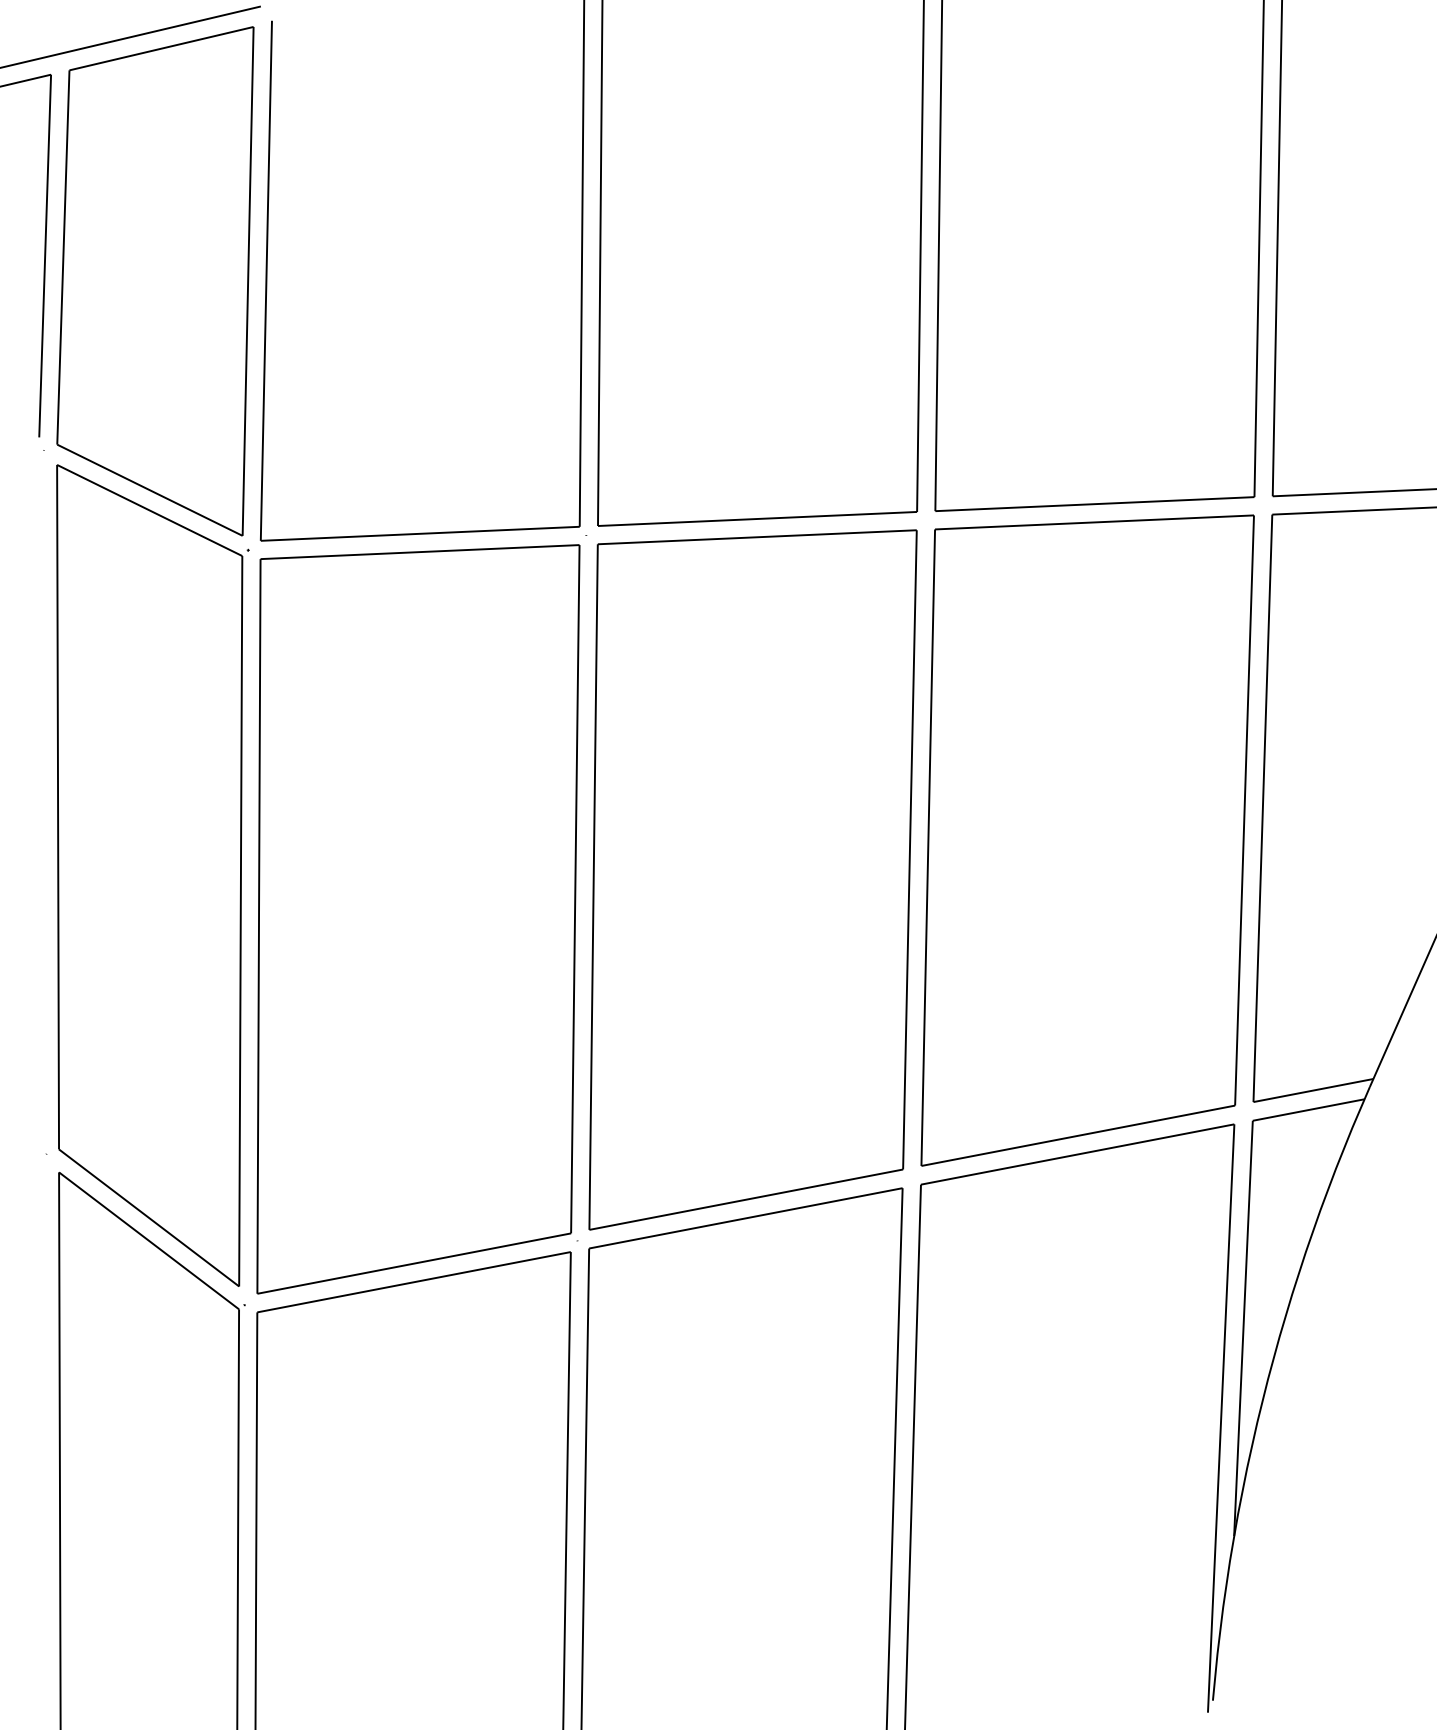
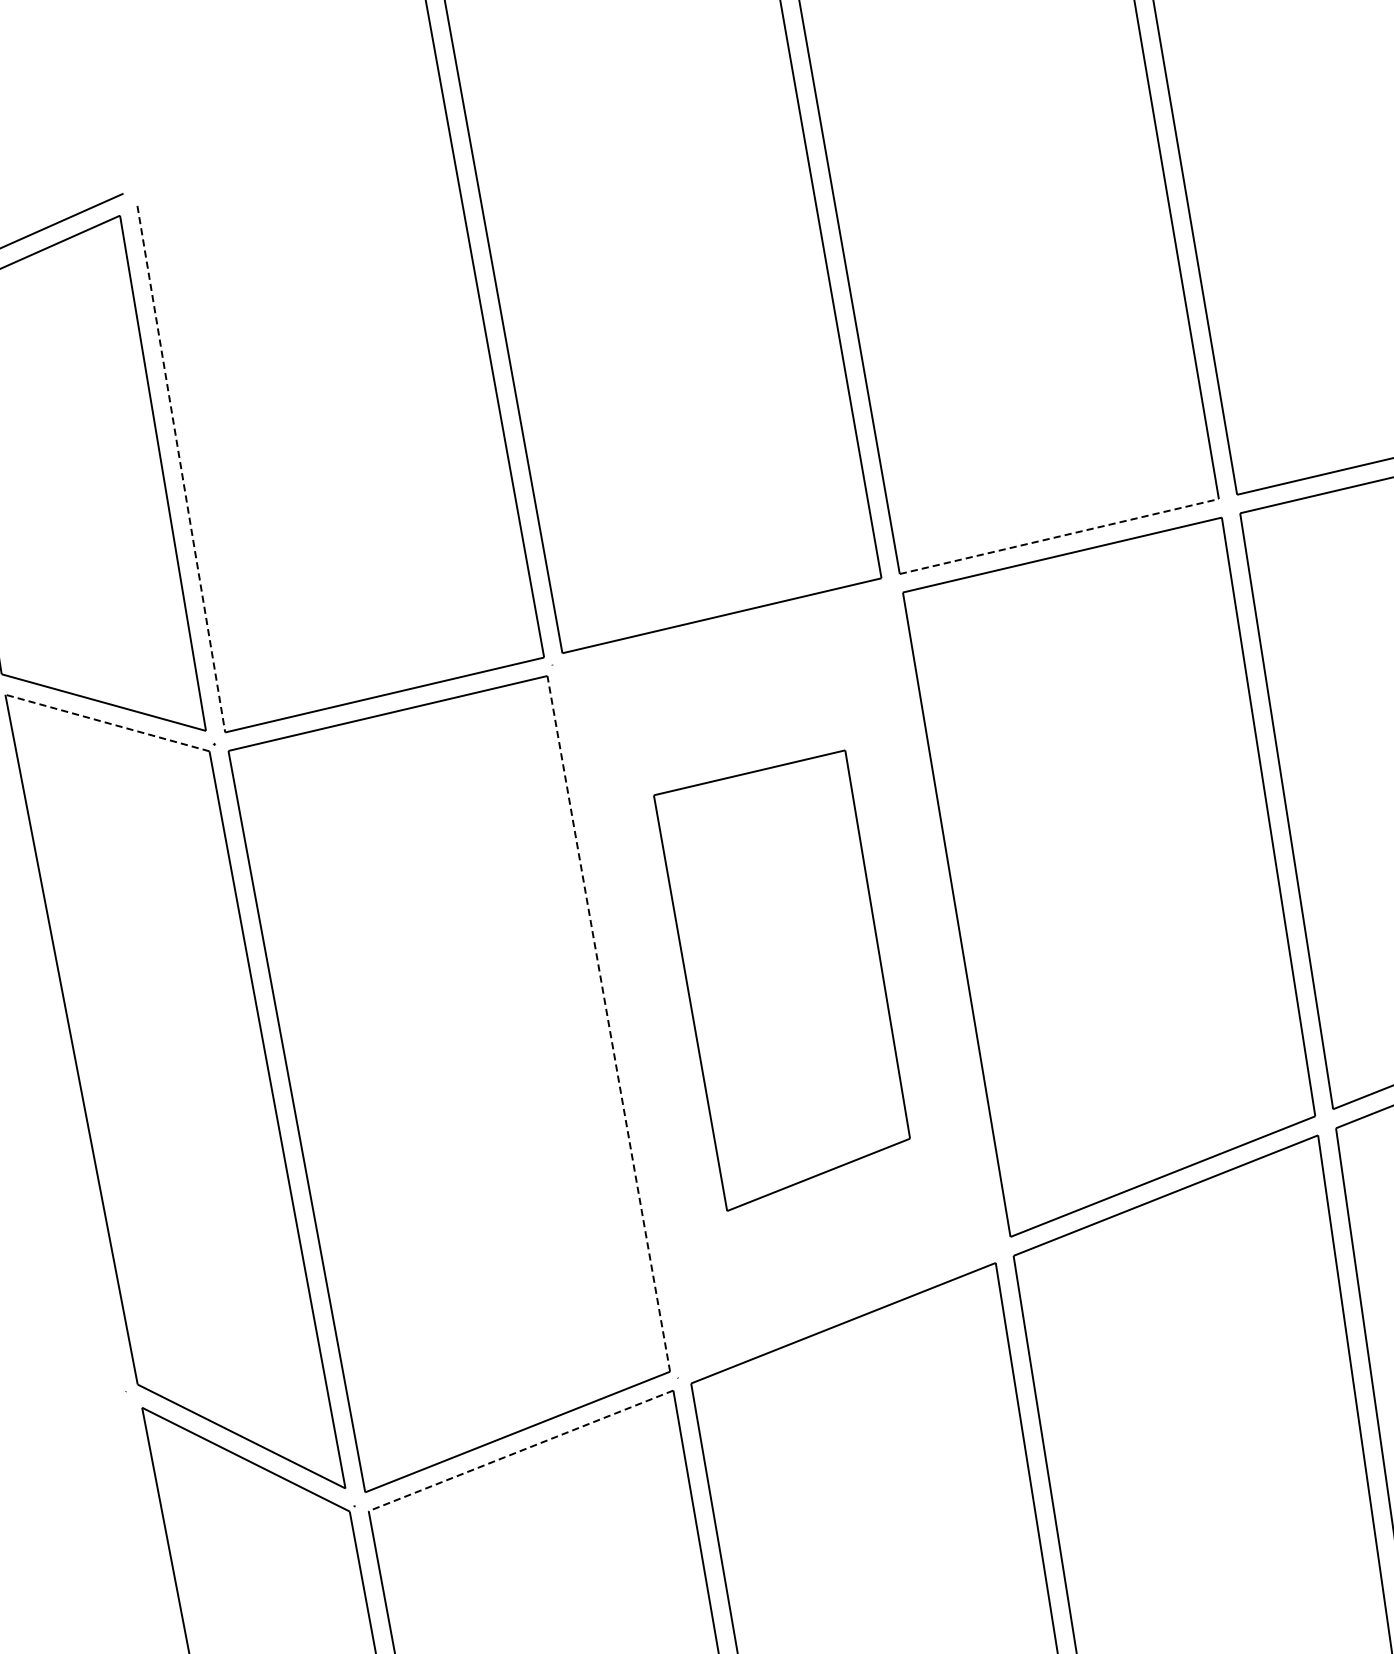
line: (266, 281) -> (181, 469), solid -> dashed
line: (1094, 504) -> (1058, 536), solid -> dashed
line: (149, 510) -> (107, 723), solid -> dashed
part: (752, 879) -> (785, 980), size x0.6
line: (575, 888) -> (608, 1023), solid -> dashed
line: (414, 1282) -> (521, 1451), solid -> dashed

